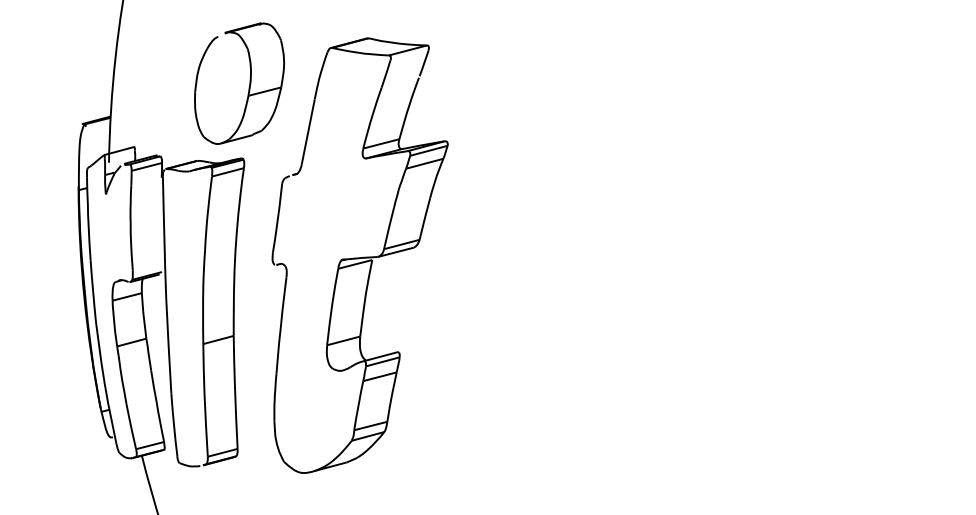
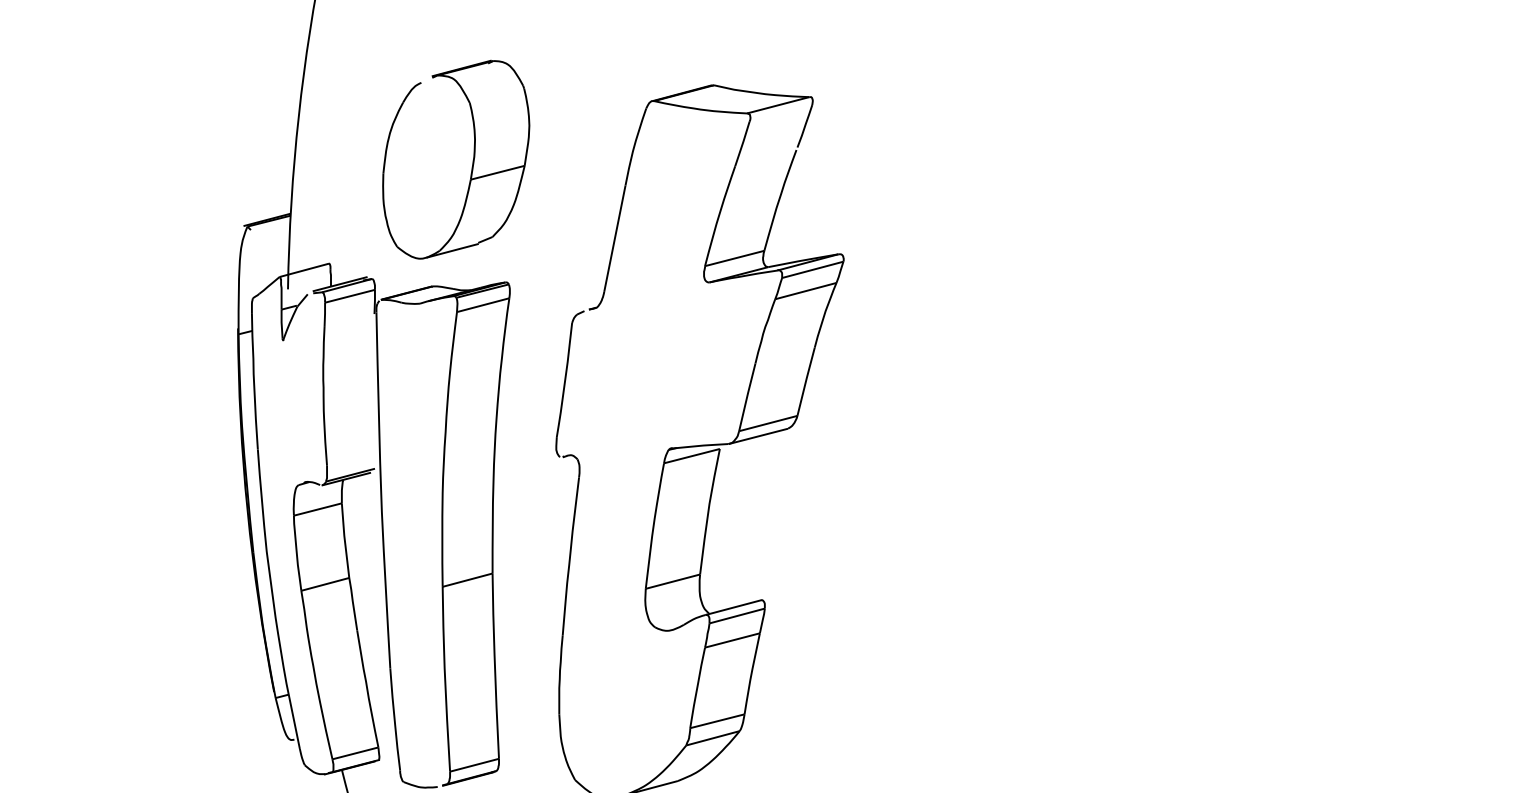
part: (248, 87) -> (470, 165), moved

